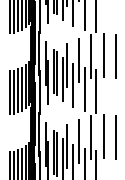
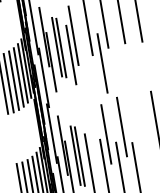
line: (73, 84) -> (86, 59), removed
line: (96, 91) -> (118, 63), removed
line: (103, 136) -> (138, 122), removed
line: (67, 146) -> (92, 143), removed

